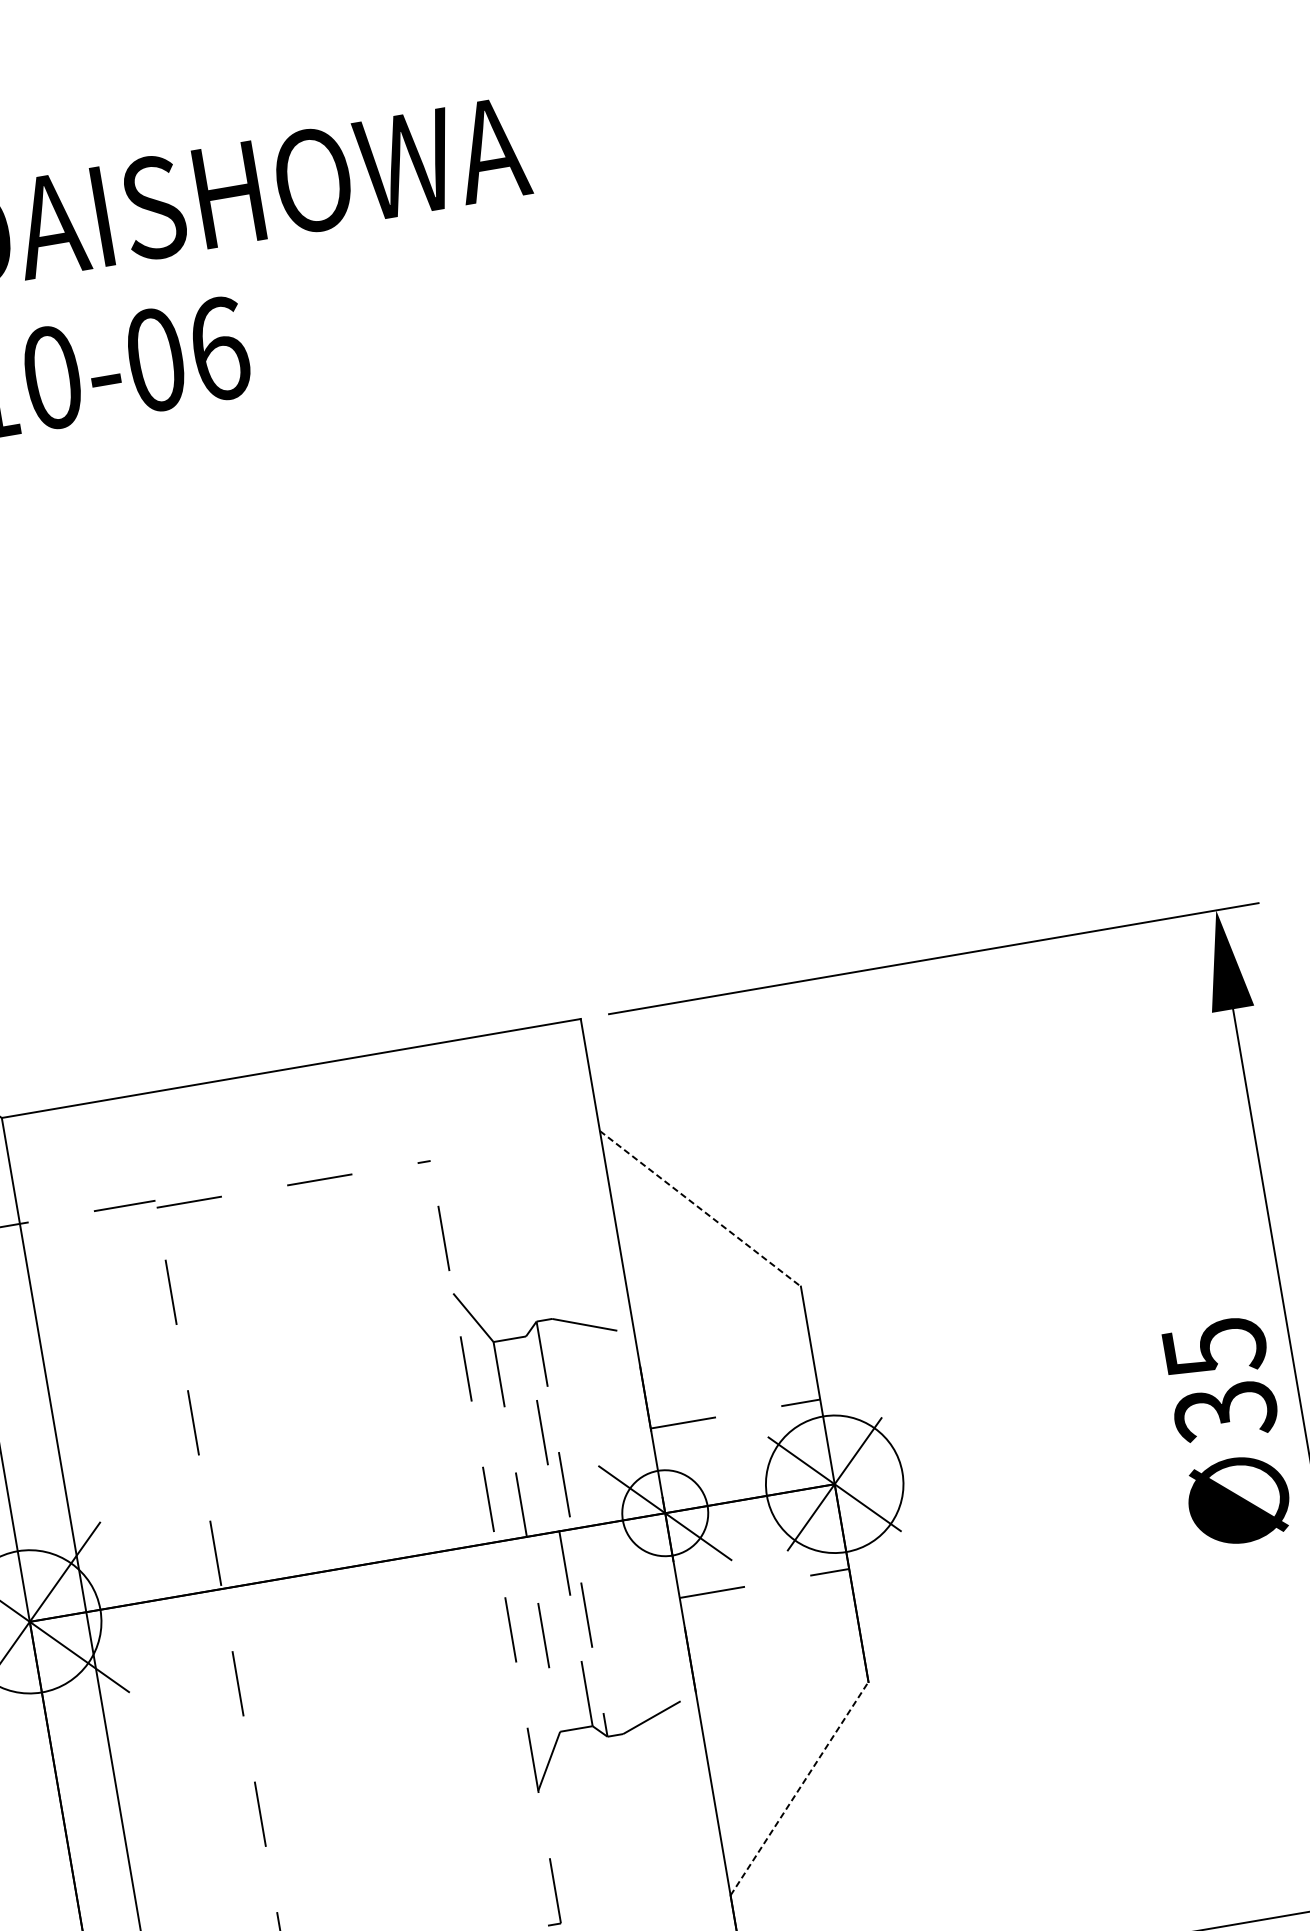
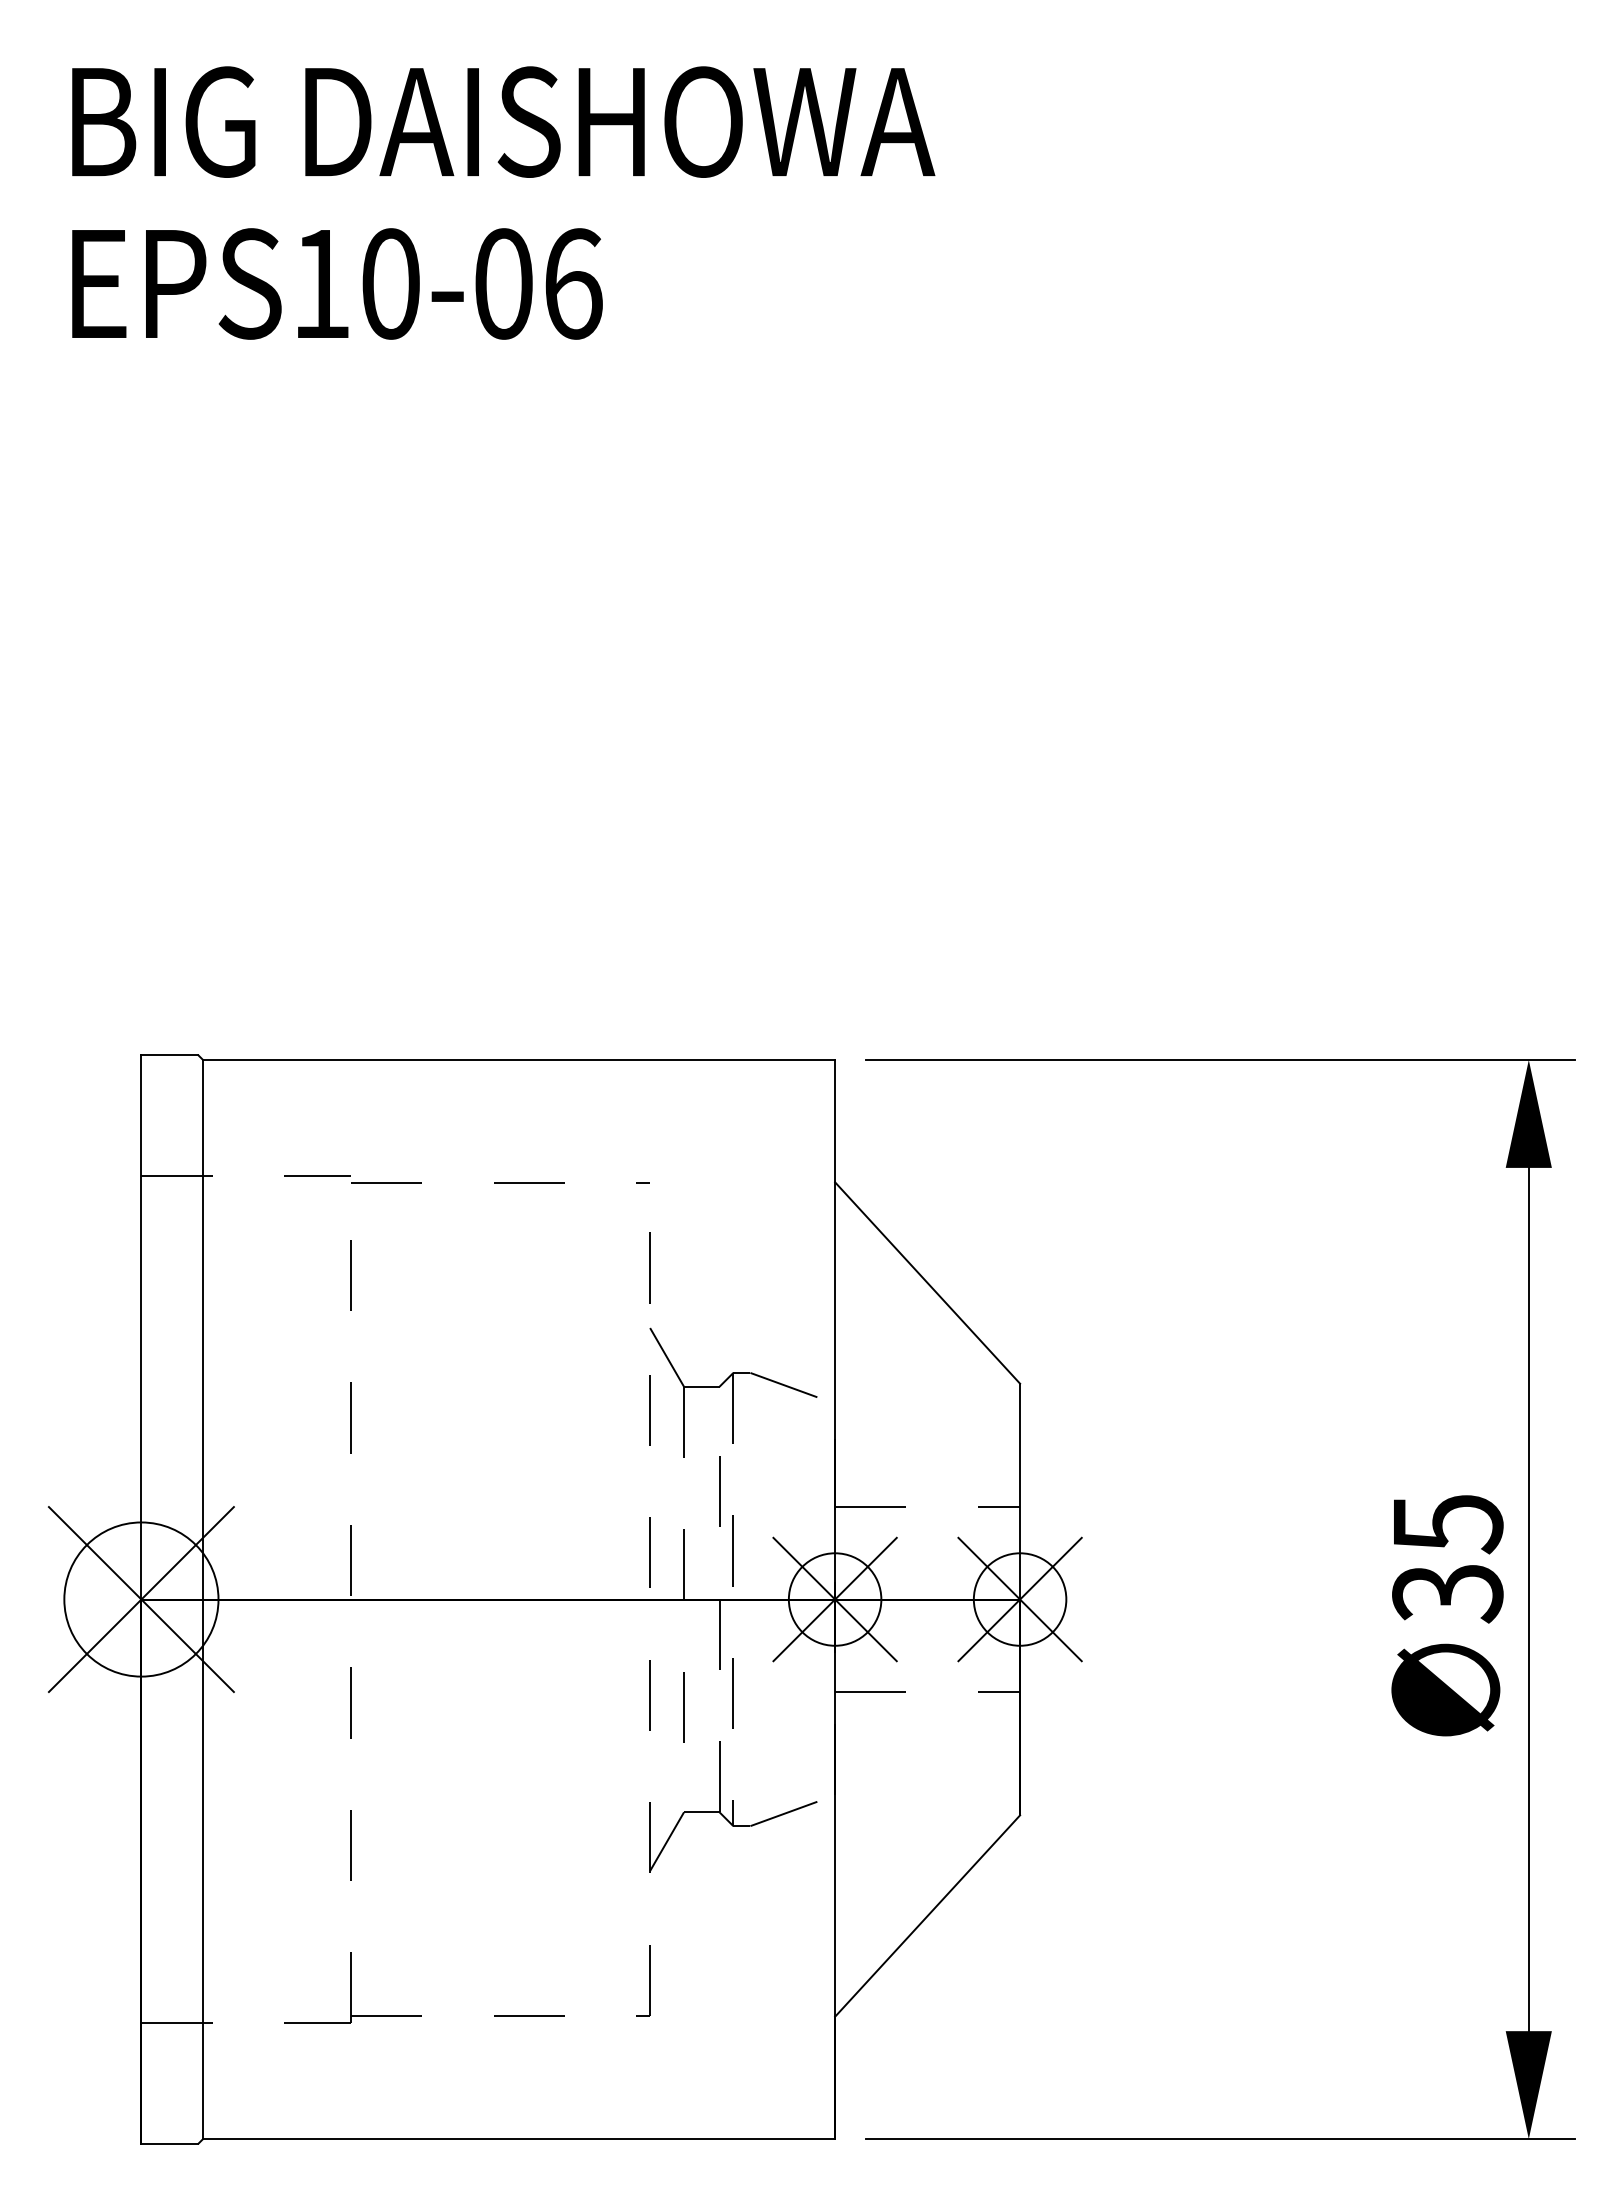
line: (700, 1209) -> (927, 1283), dashed -> solid
circle: (834, 1484) -> (1019, 1599), size x0.62
line: (664, 1513) -> (834, 1599), added
line: (799, 1789) -> (927, 1916), dashed -> solid

